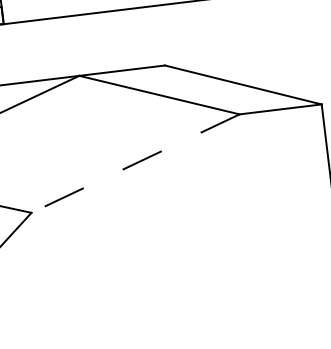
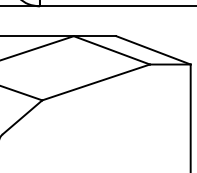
line: (136, 163) -> (96, 82), dashed -> solid

